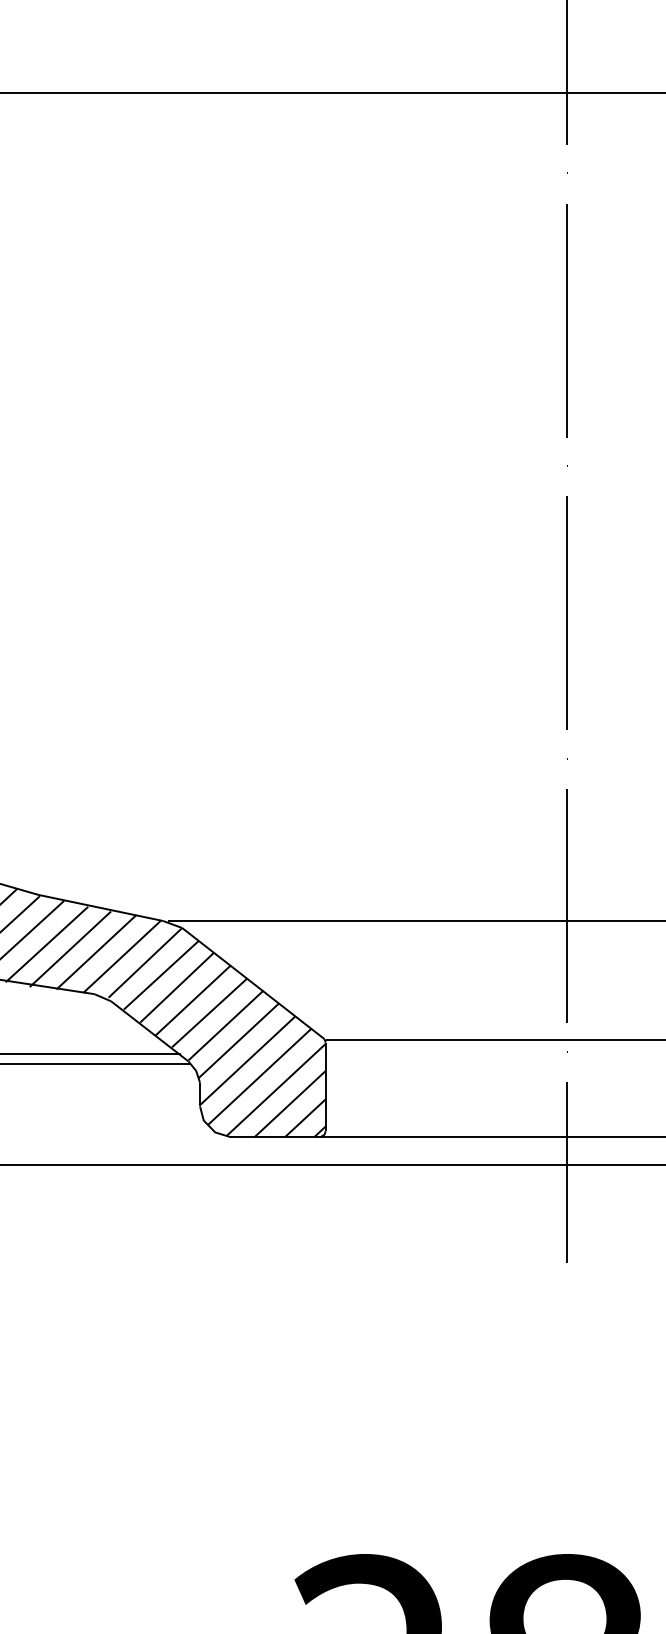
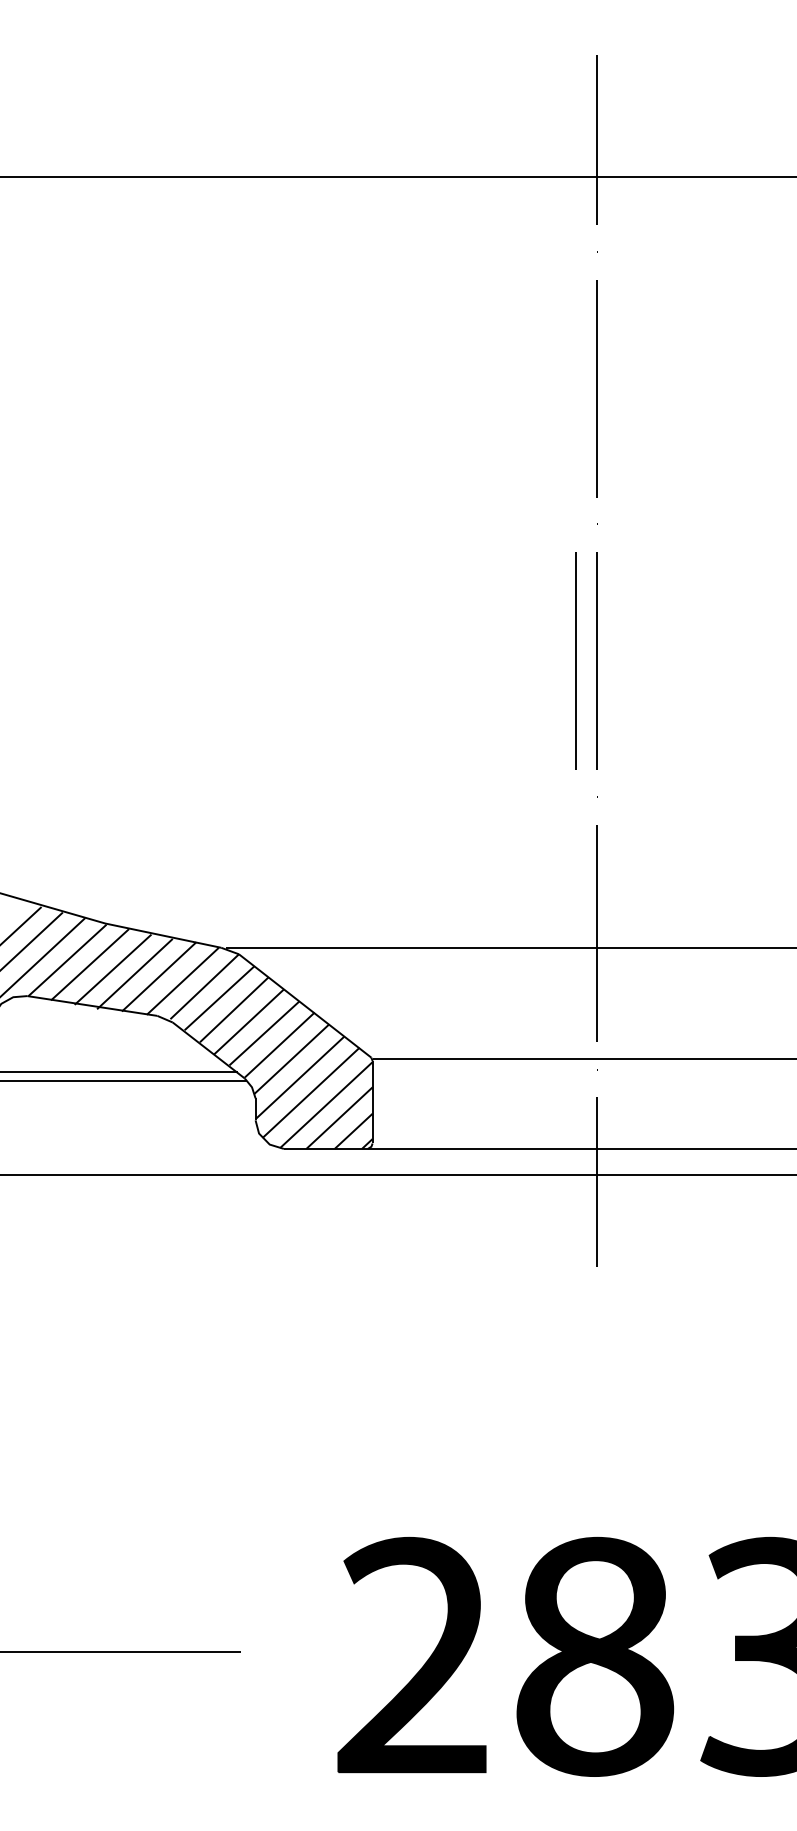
line: (543, 612) -> (575, 660), added

